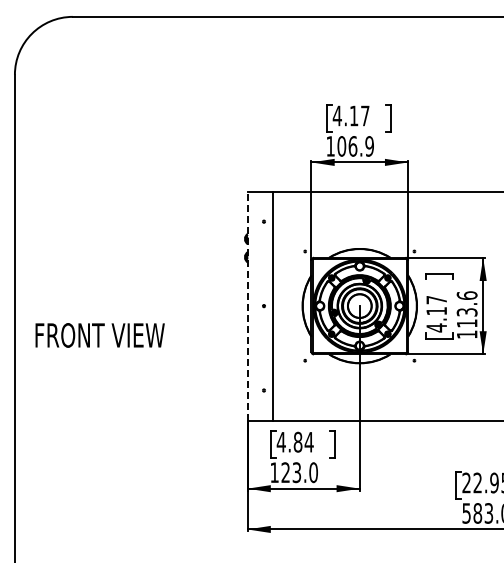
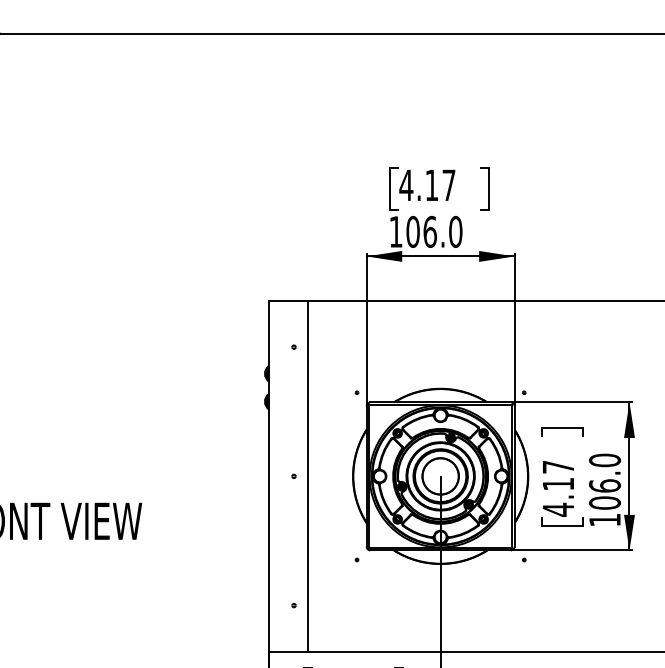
text: (369, 146) -> (455, 232), 106.9 -> 106.0
line: (247, 306) -> (268, 477), dashed -> solid
text: (466, 309) -> (603, 481), 113.6 -> 106.0

